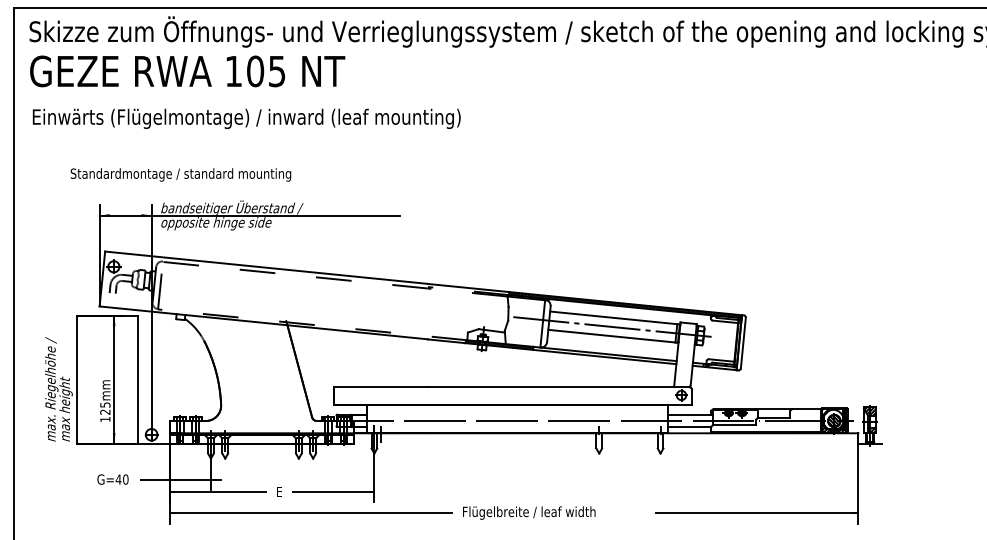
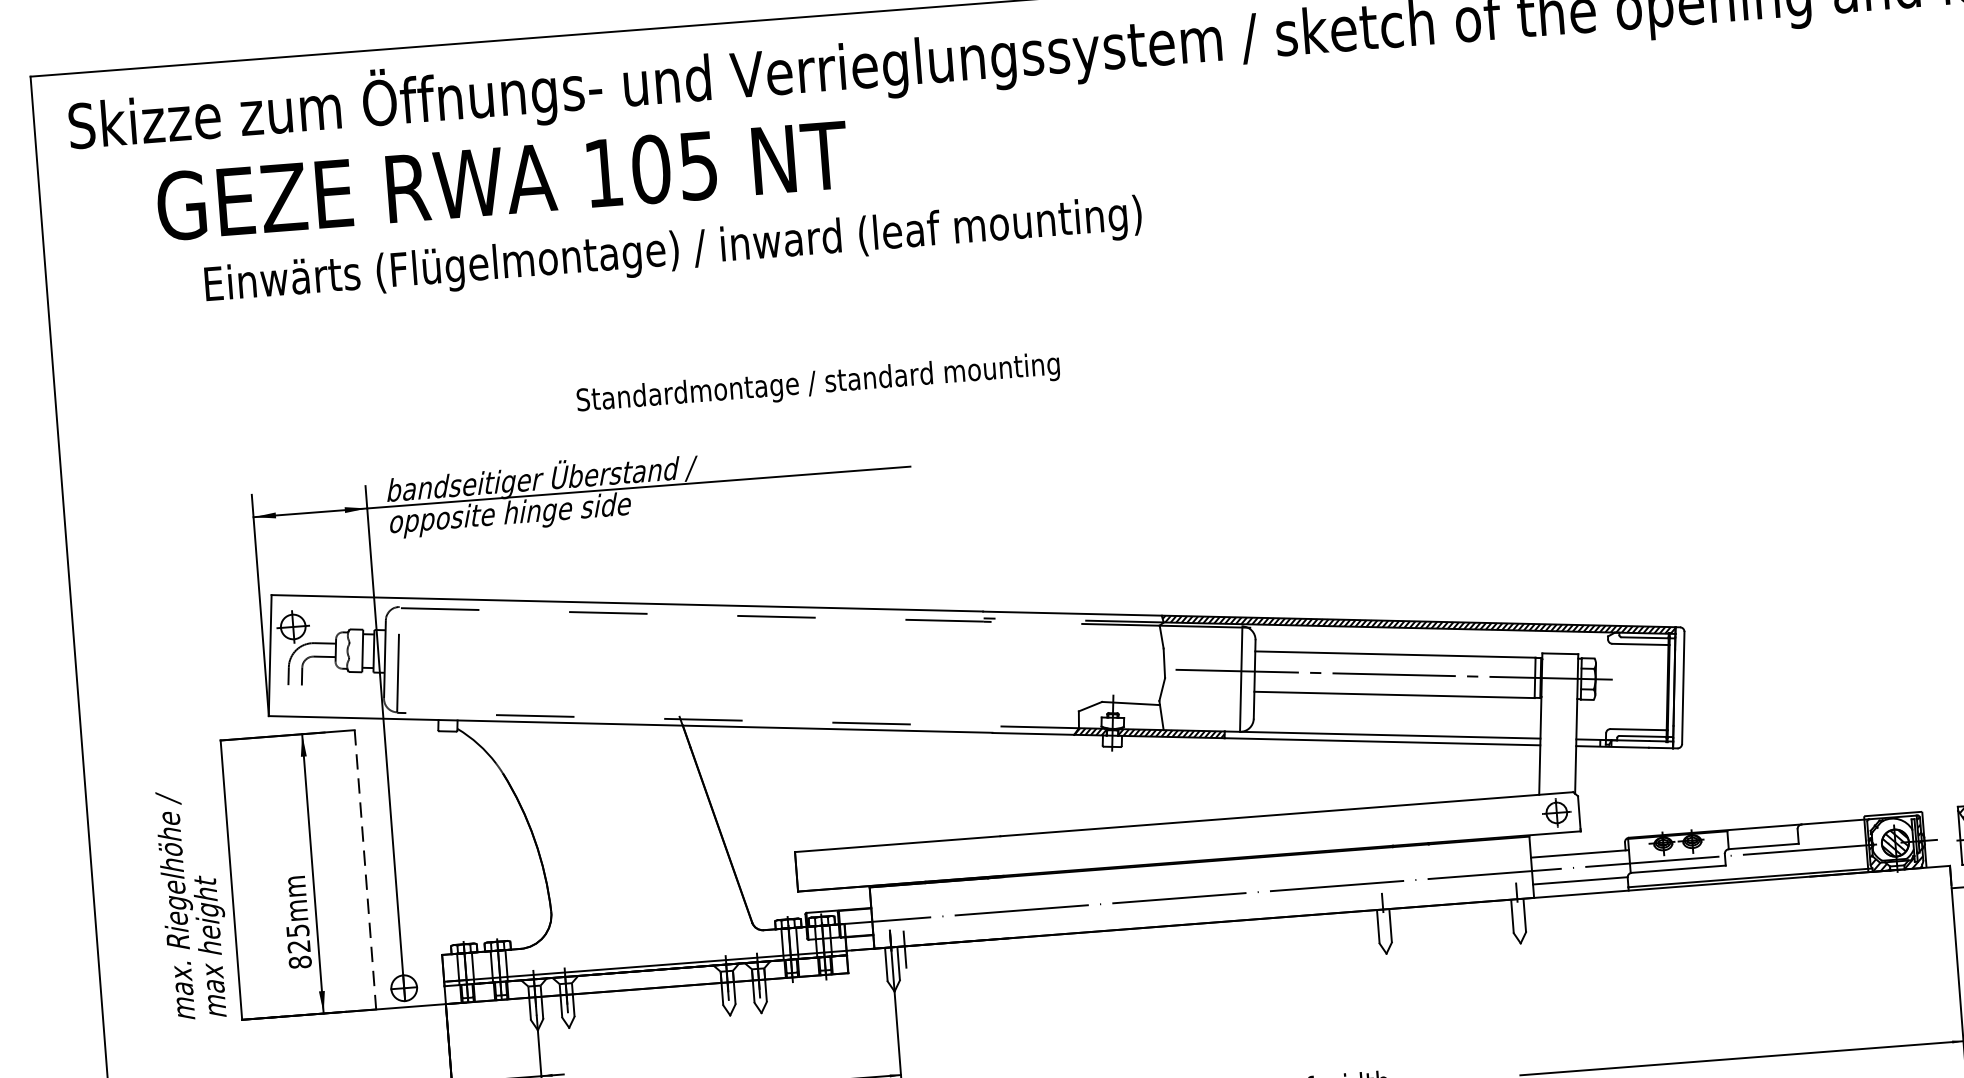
text: (187, 71) -> (502, 181), moved
text: (246, 118) -> (672, 251), moved
text: (180, 174) -> (817, 383), moved
line: (138, 379) -> (366, 869), solid -> dashed
text: (105, 419) -> (300, 962), 125mm -> 825mm

